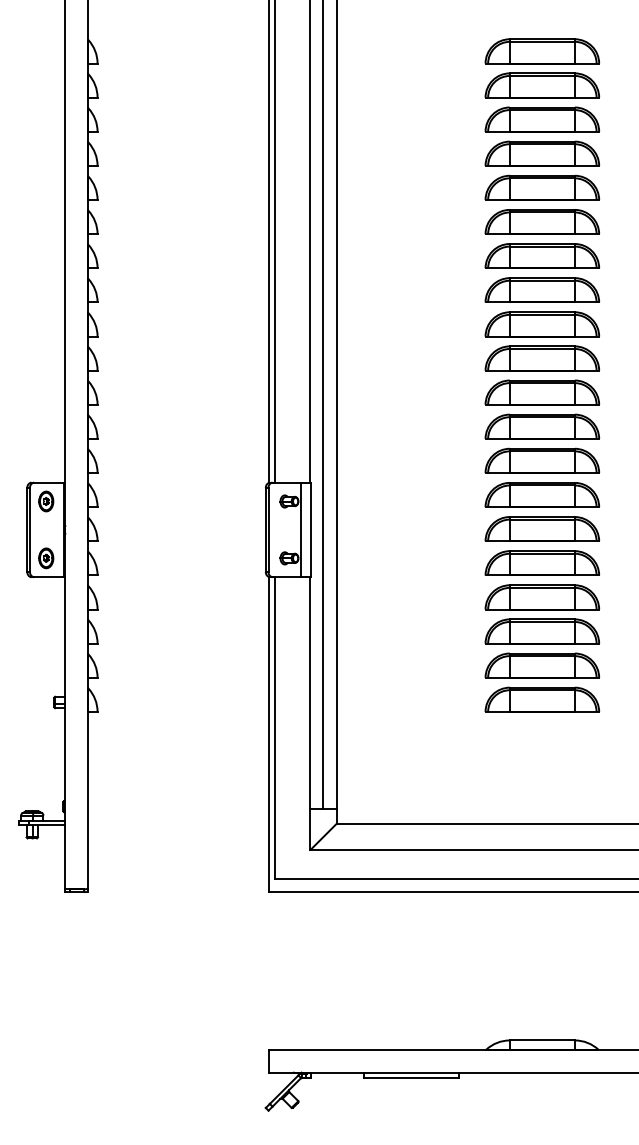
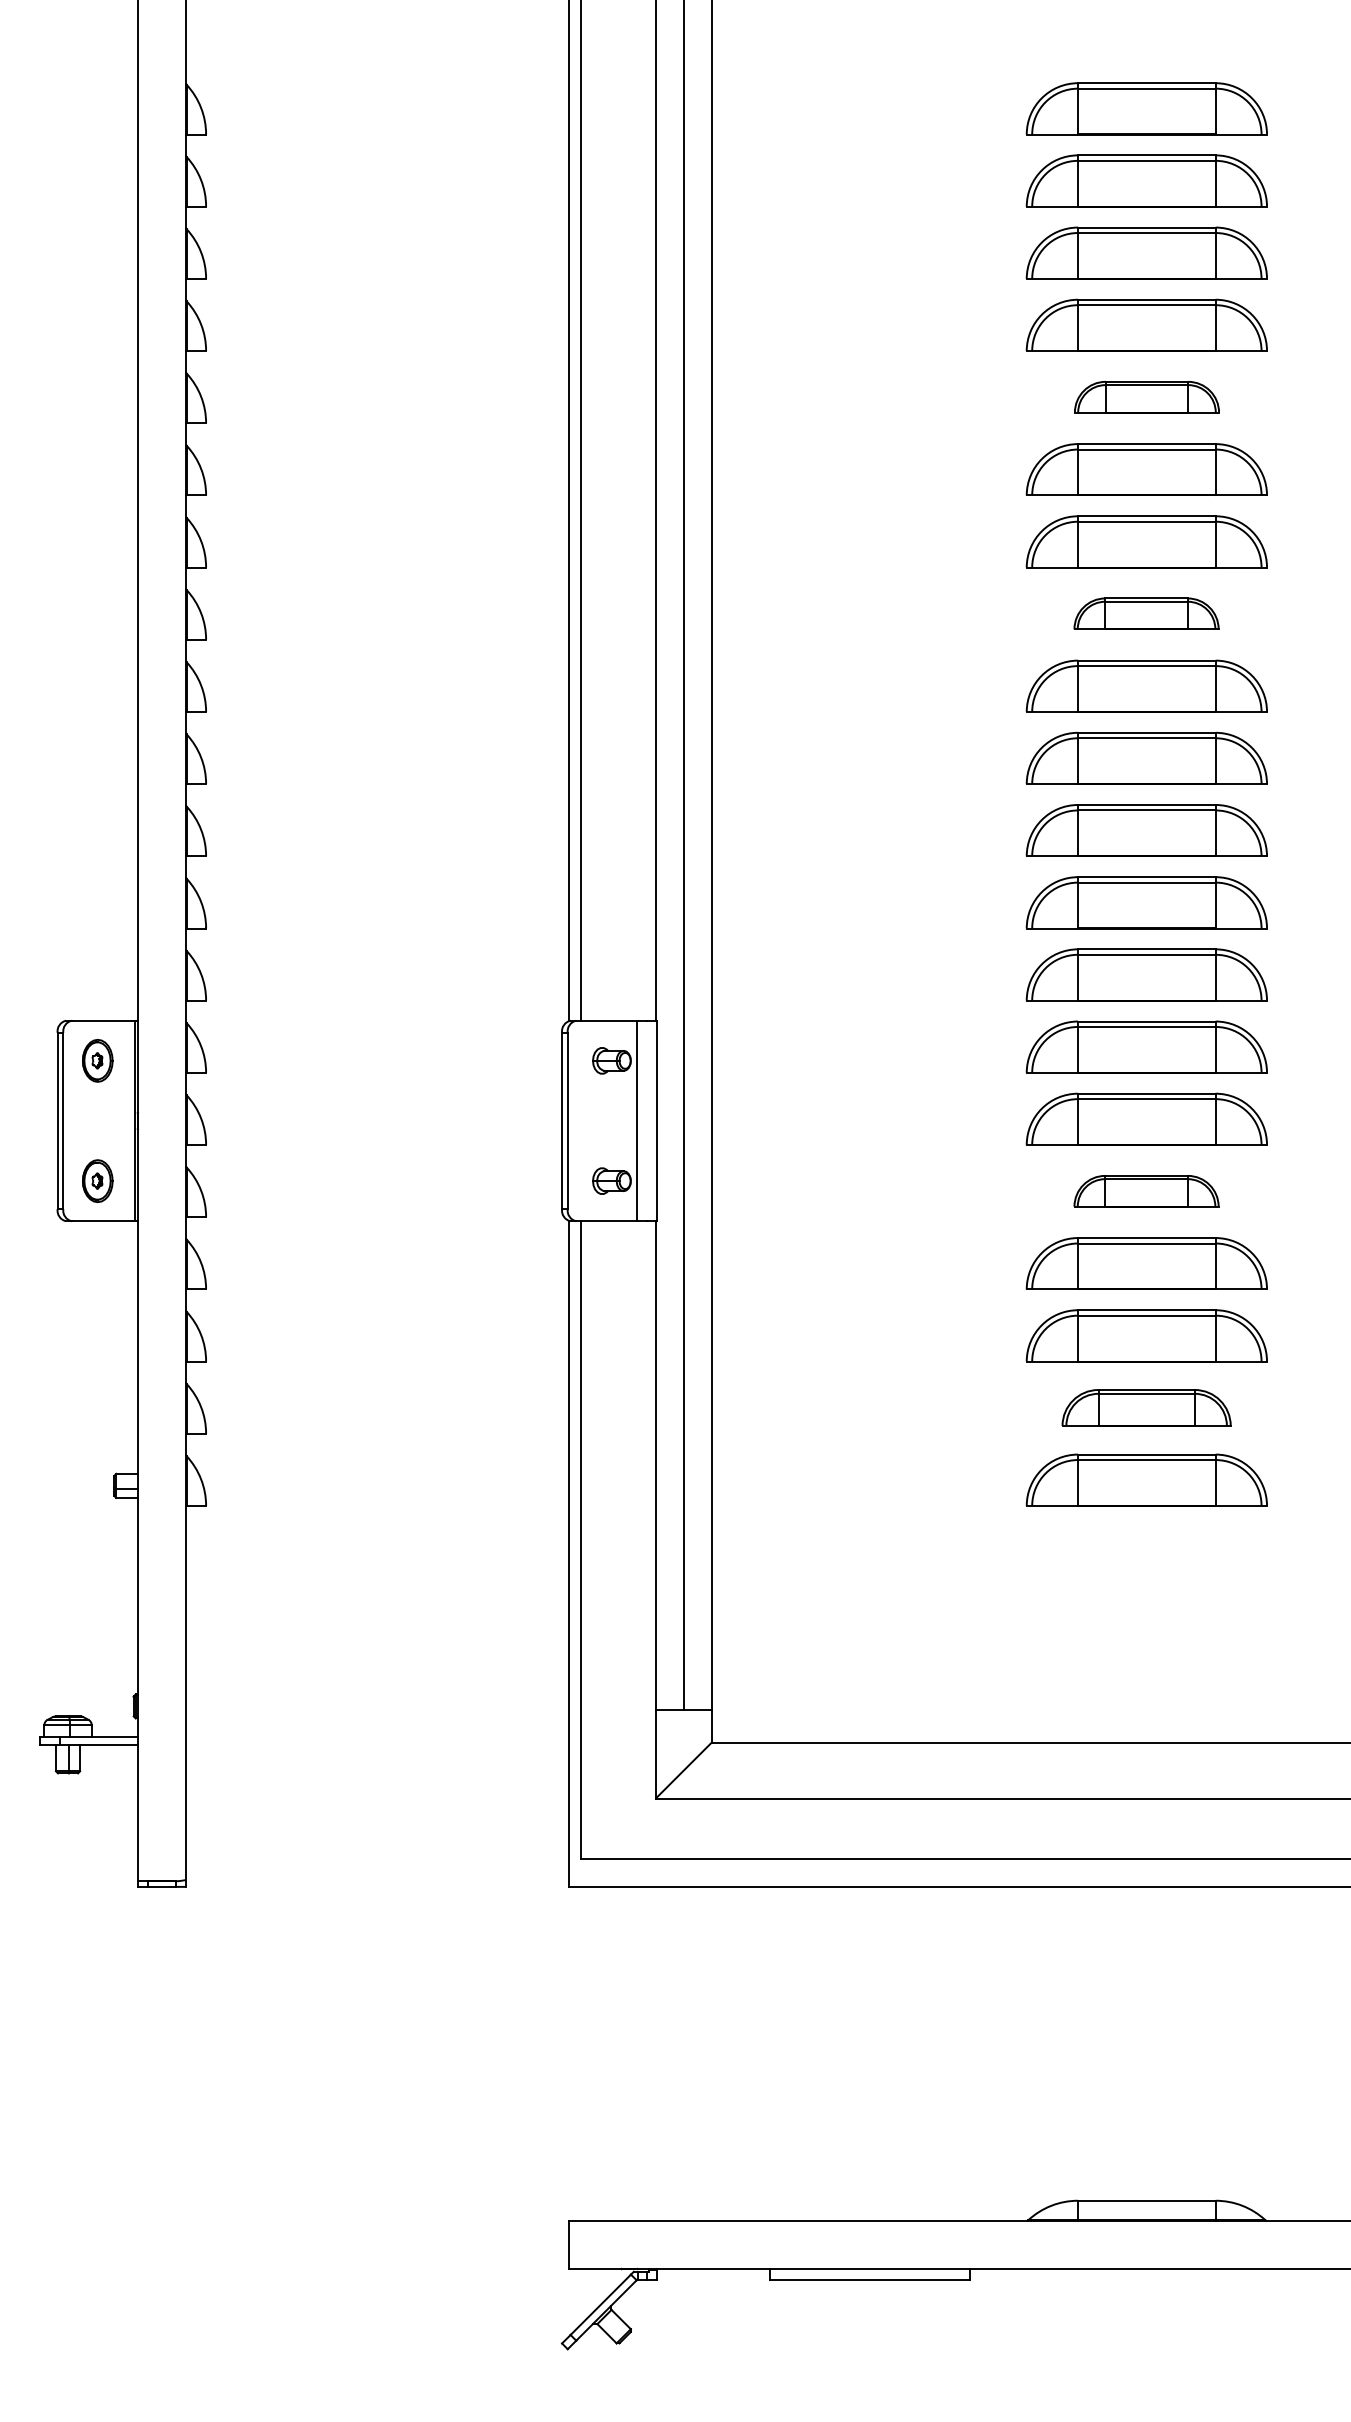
part: (542, 187) -> (1147, 396), size x0.6
part: (541, 289) -> (1145, 612), size x0.6
part: (541, 562) -> (1145, 1189), size x0.6
part: (541, 665) -> (1145, 1407), size x0.7

